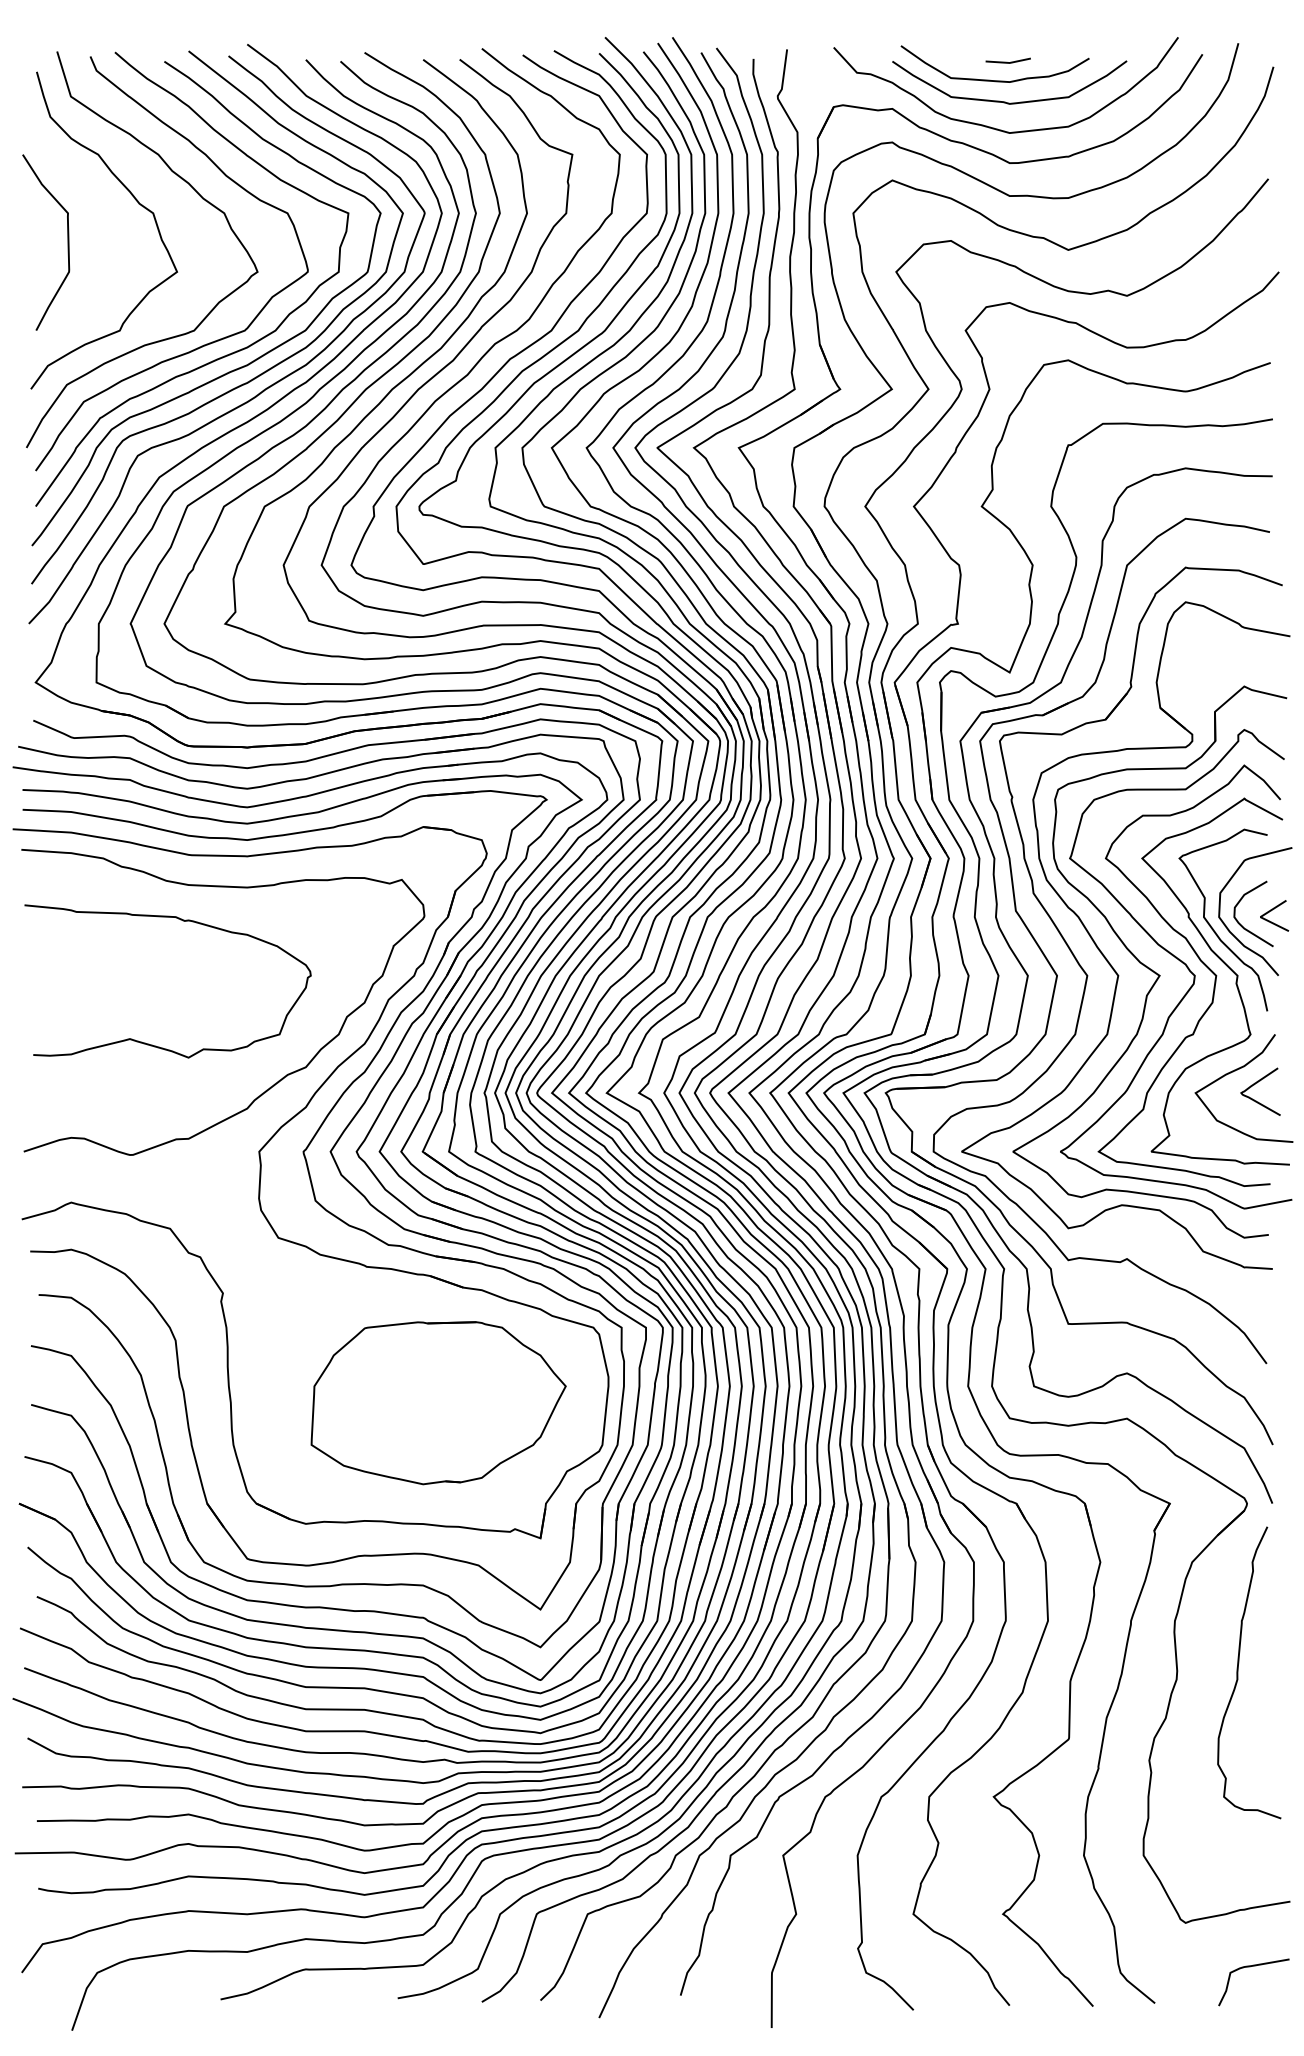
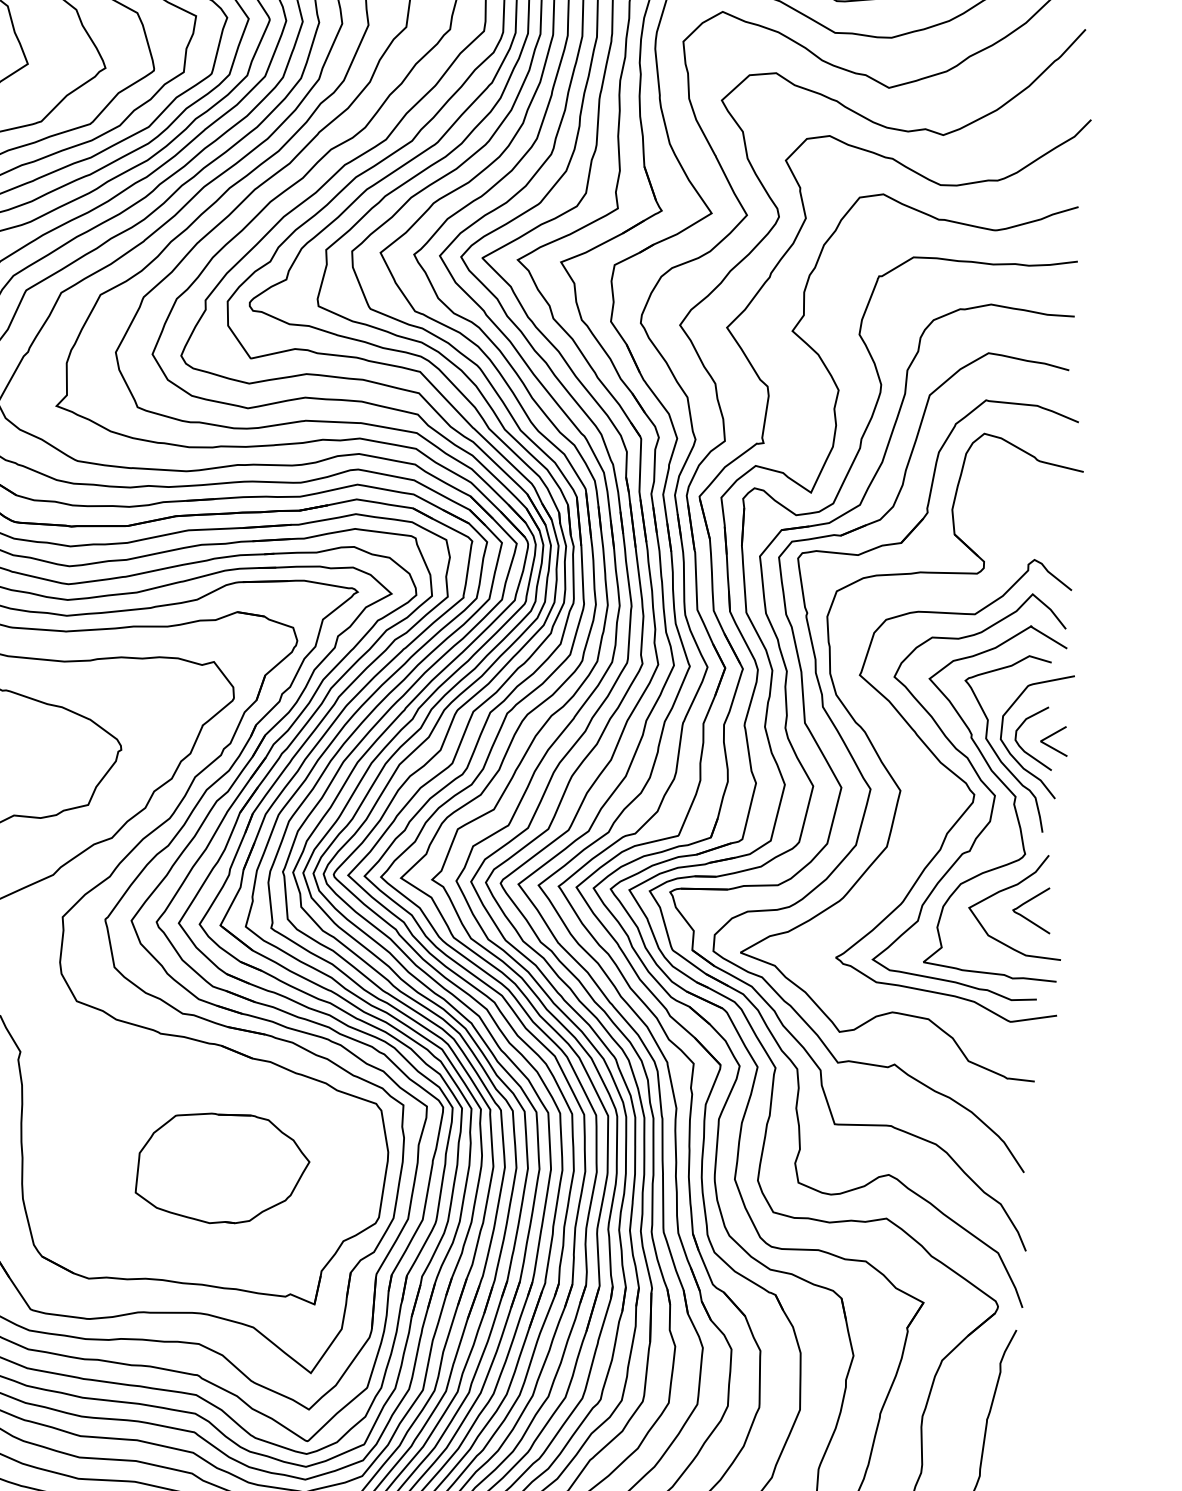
part: (1149, 961) -> (931, 778), removed
part: (438, 1403) -> (222, 1169), size x0.7

